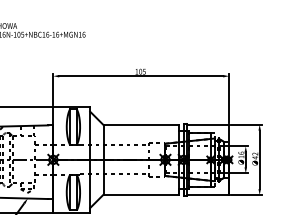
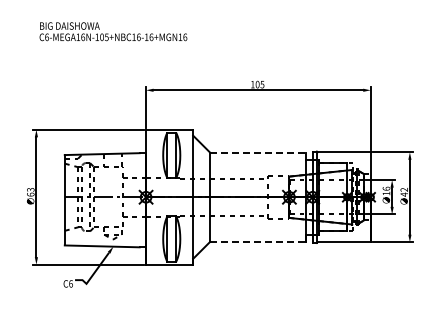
line: (141, 124) -> (258, 152), solid -> dashed
line: (141, 194) -> (258, 241), solid -> dashed

